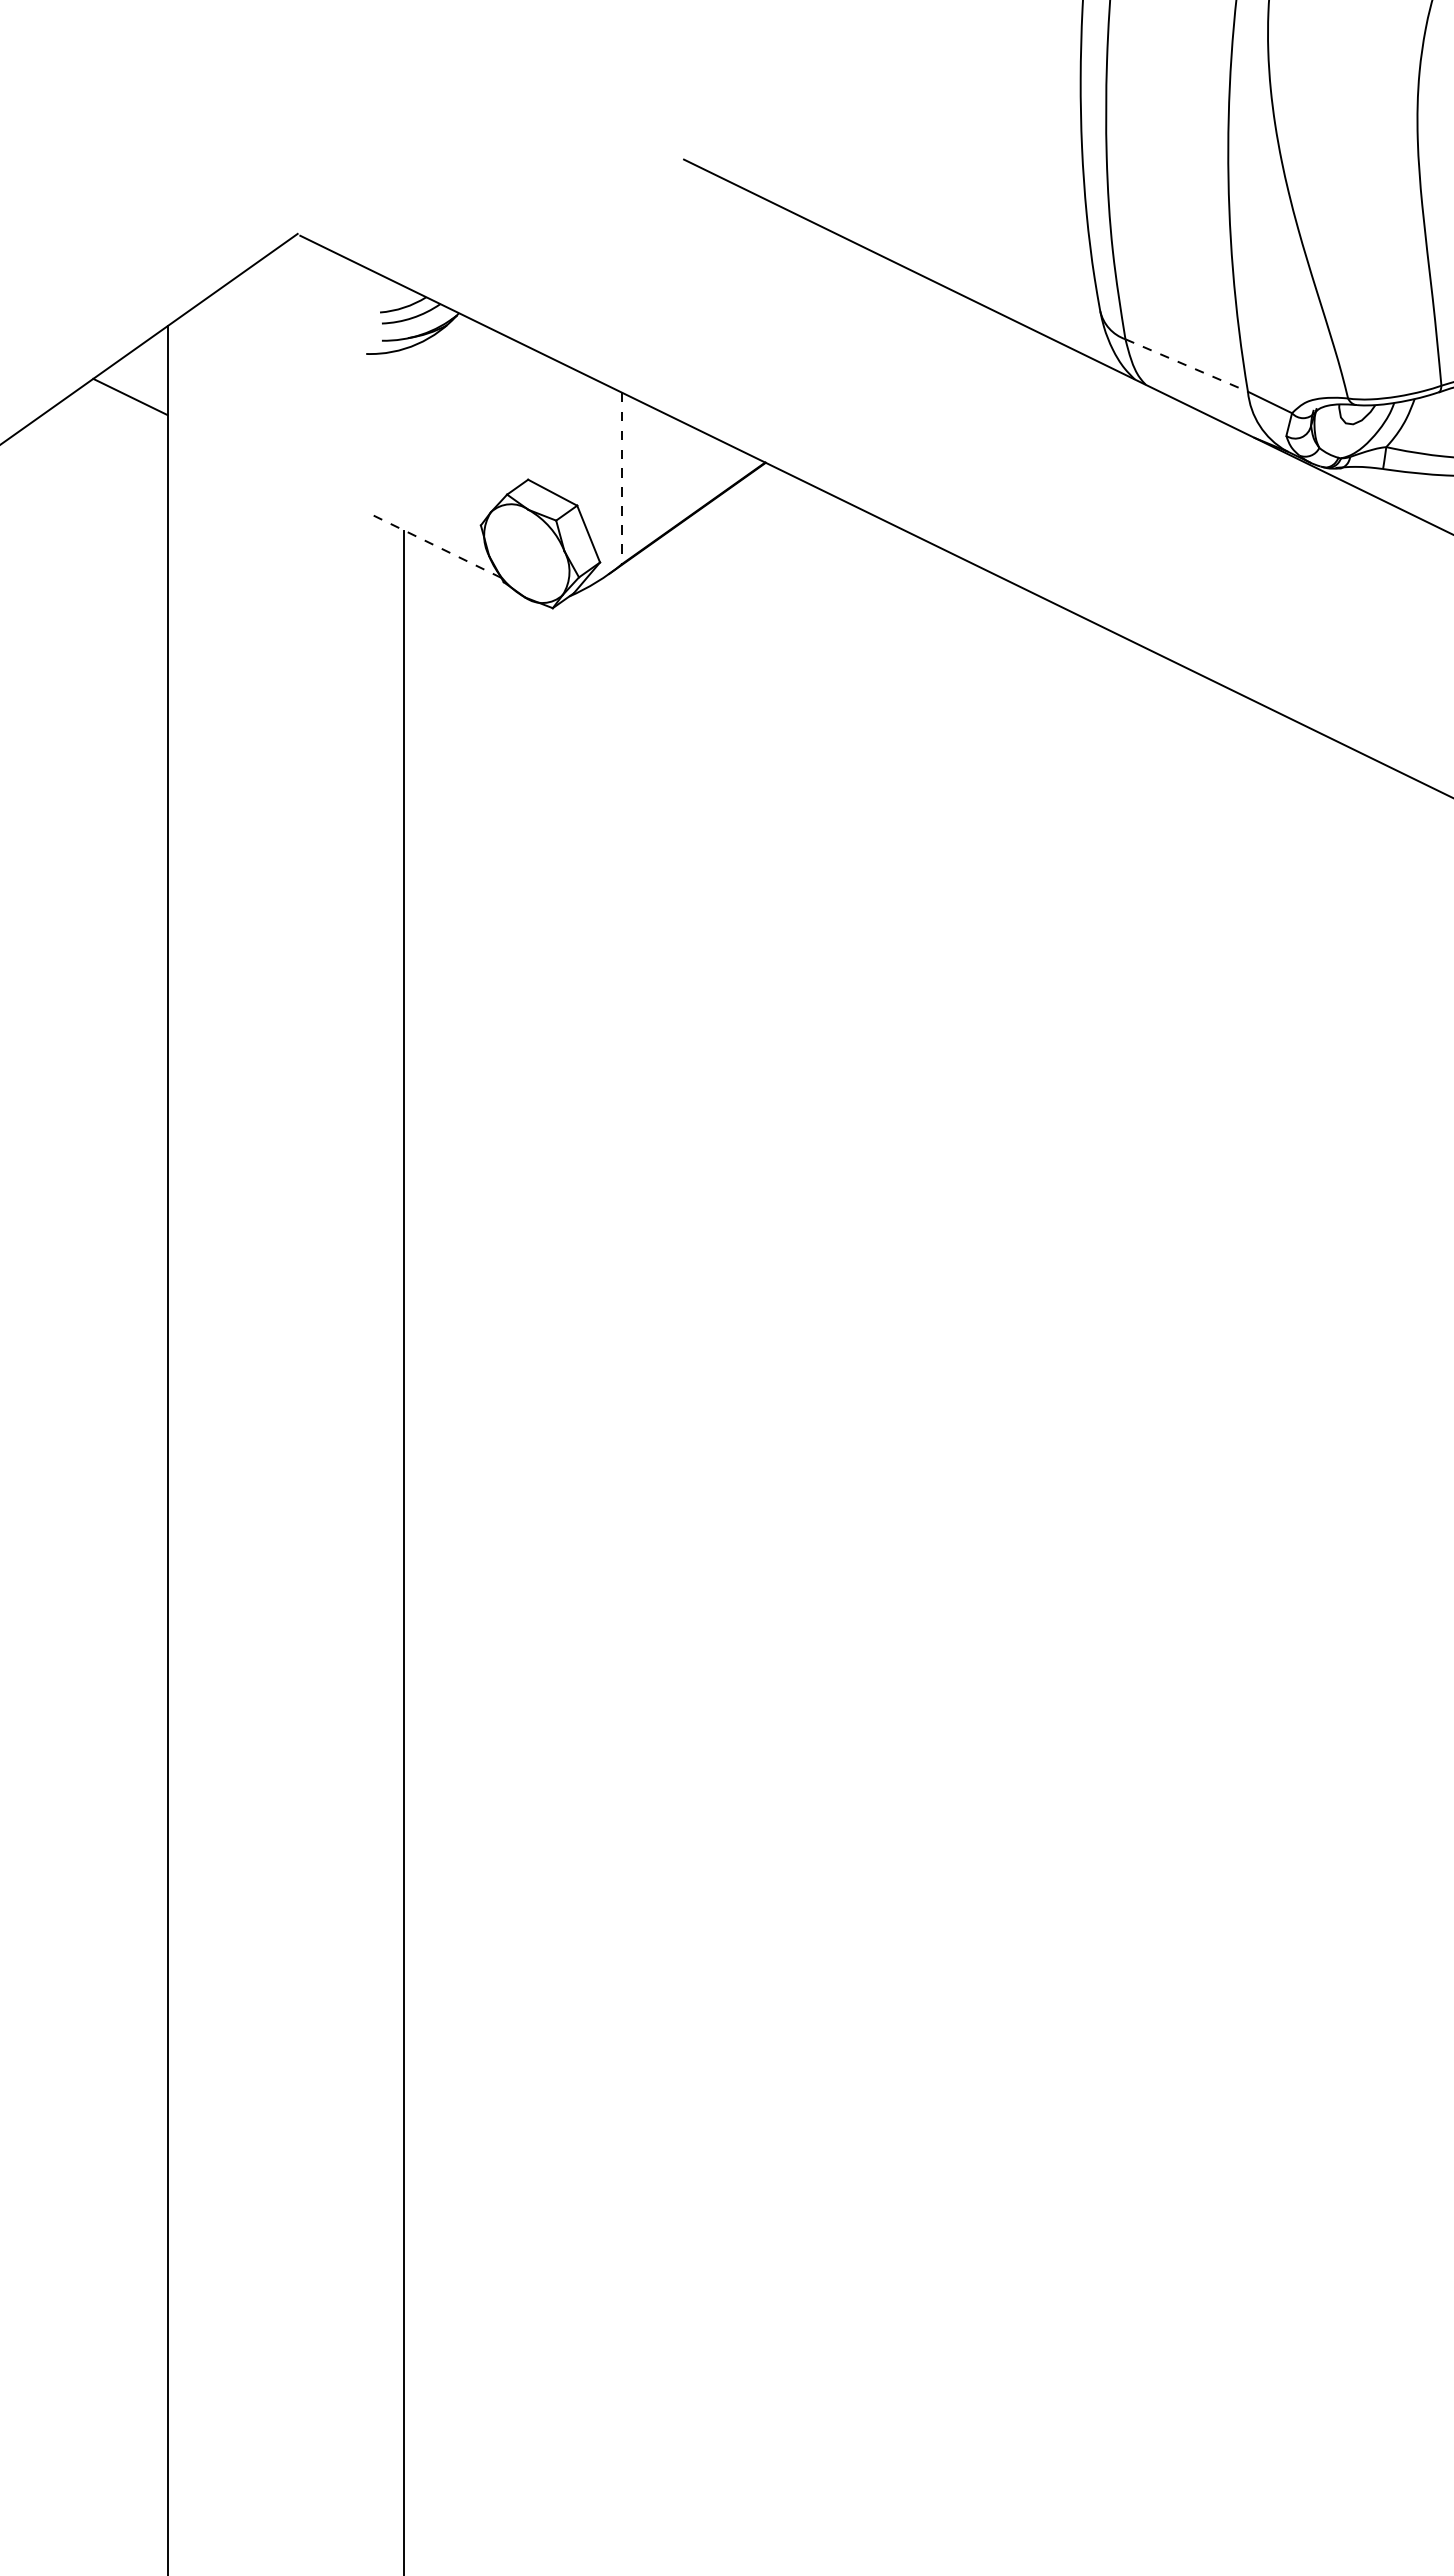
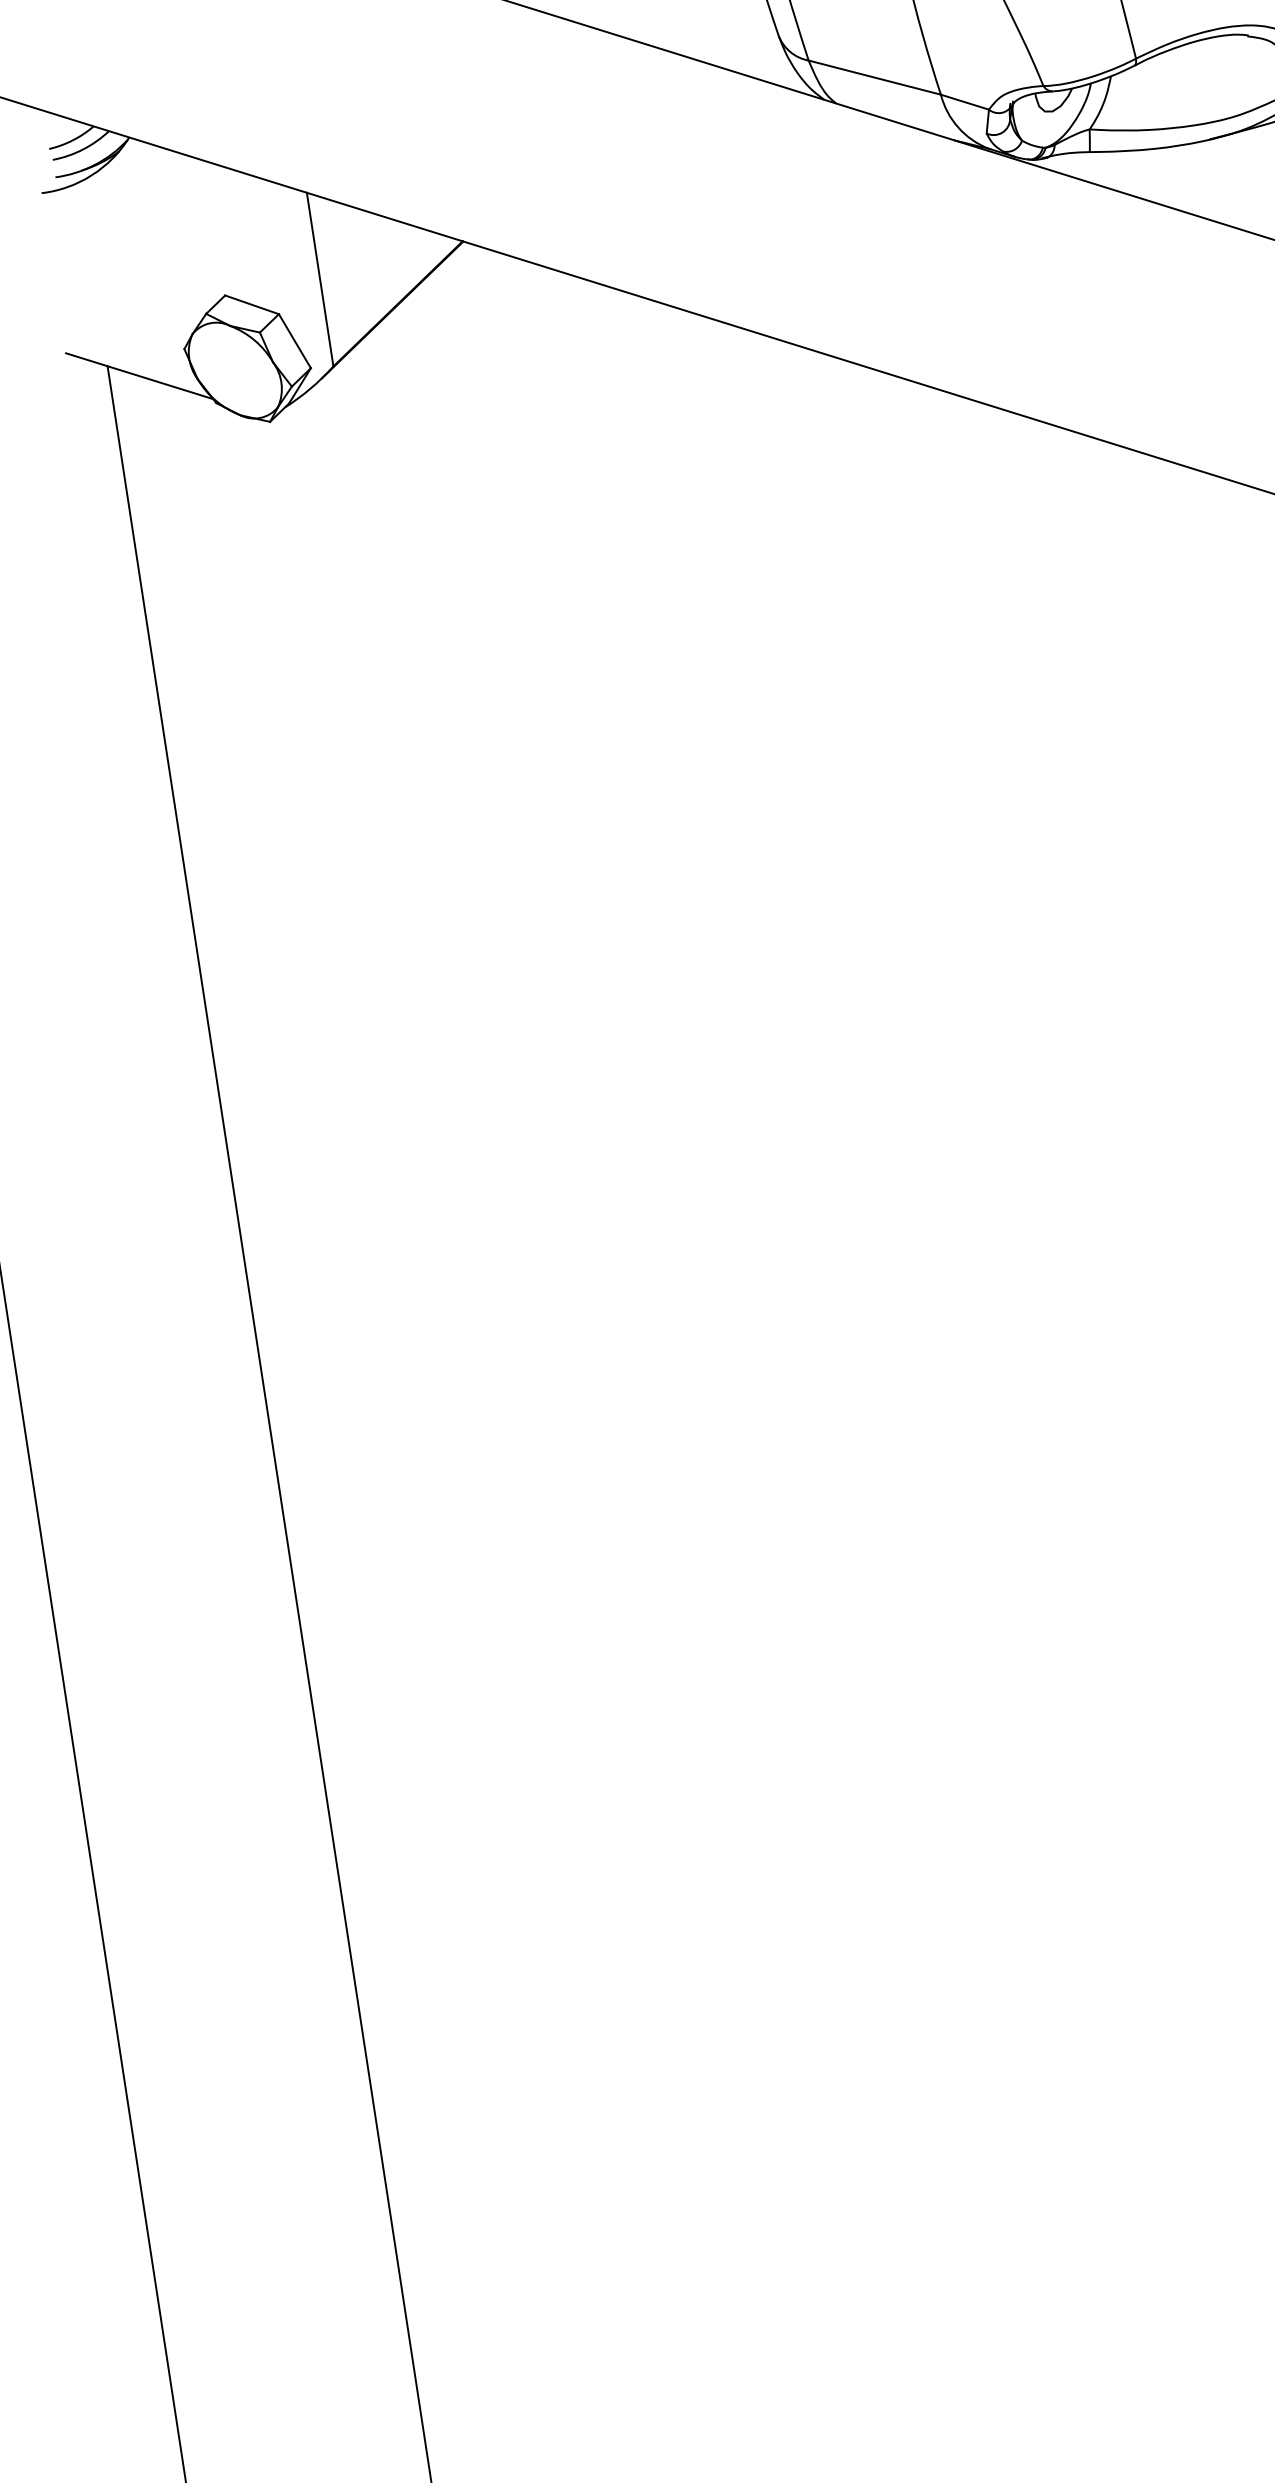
line: (1186, 365) -> (874, 77), dashed -> solid
line: (622, 478) -> (320, 279), dashed -> solid
line: (433, 544) -> (139, 375), dashed -> solid

